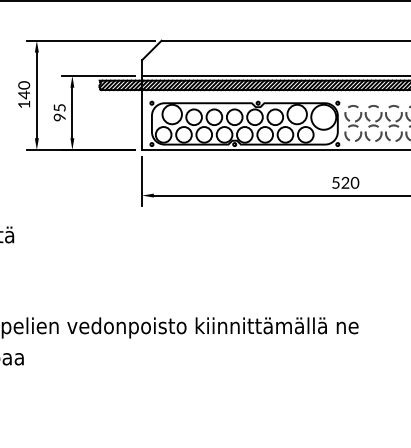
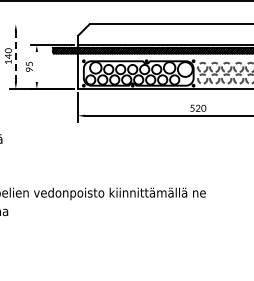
line: (90, 40) -> (47, 24), removed
line: (36, 95) -> (15, 56), solid -> dashed
line: (71, 112) -> (36, 66), removed

